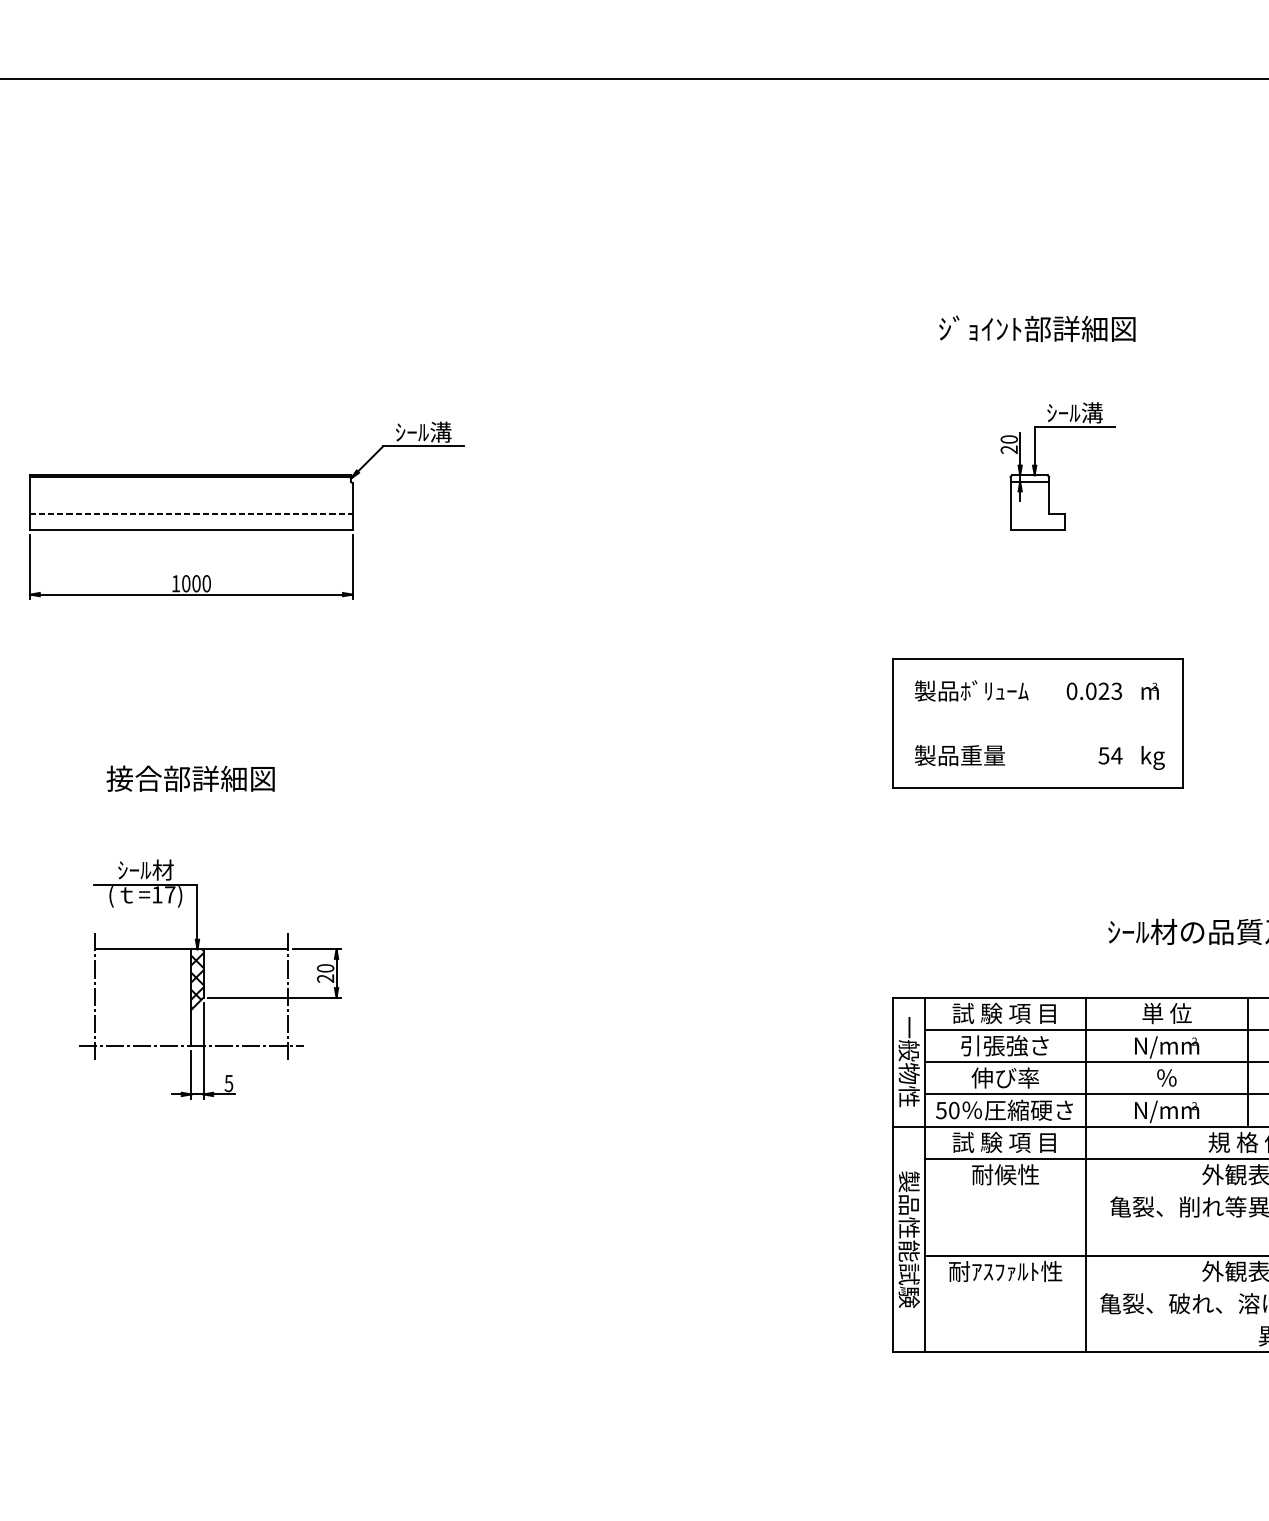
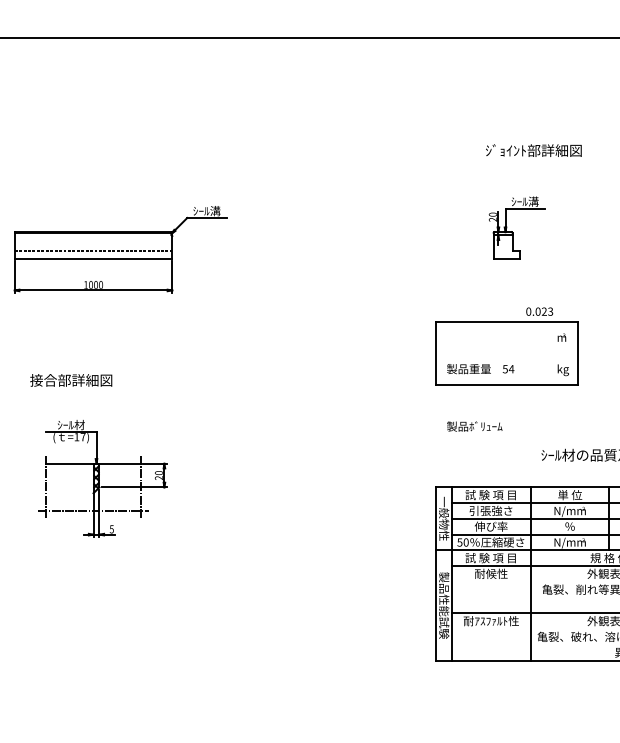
text: (1036, 328) -> (533, 150), moved
text: (971, 690) -> (474, 426), moved
text: (1094, 690) -> (539, 311), moved
text: (1110, 756) -> (508, 369), moved
text: (191, 778) -> (71, 380), moved

